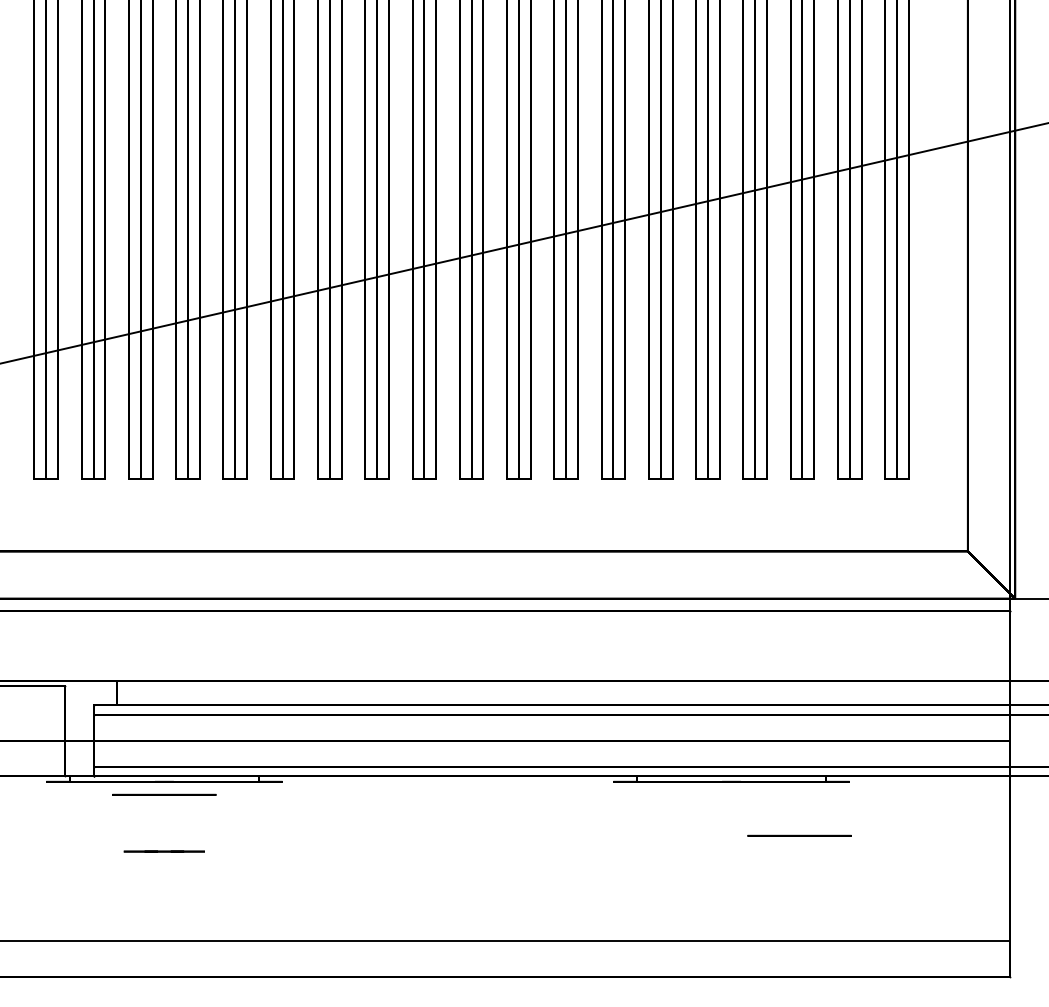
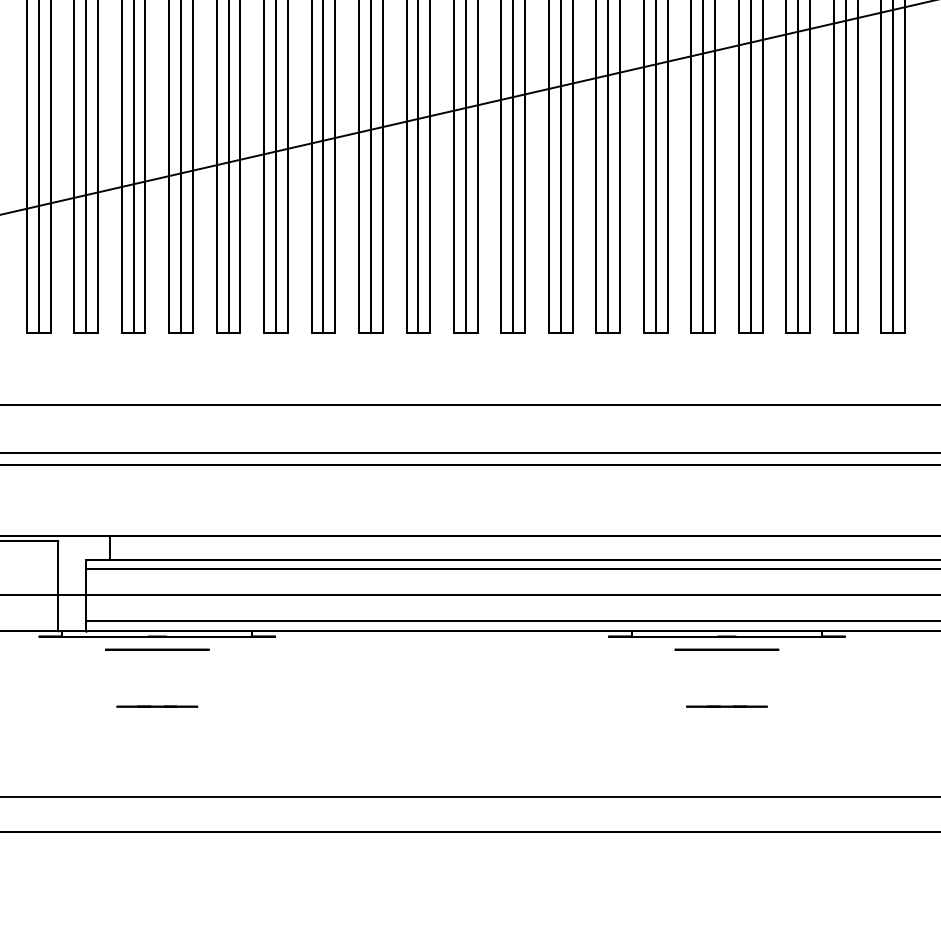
circle: (799, 835) -> (726, 649), moved
line: (731, 851) -> (726, 706), added

